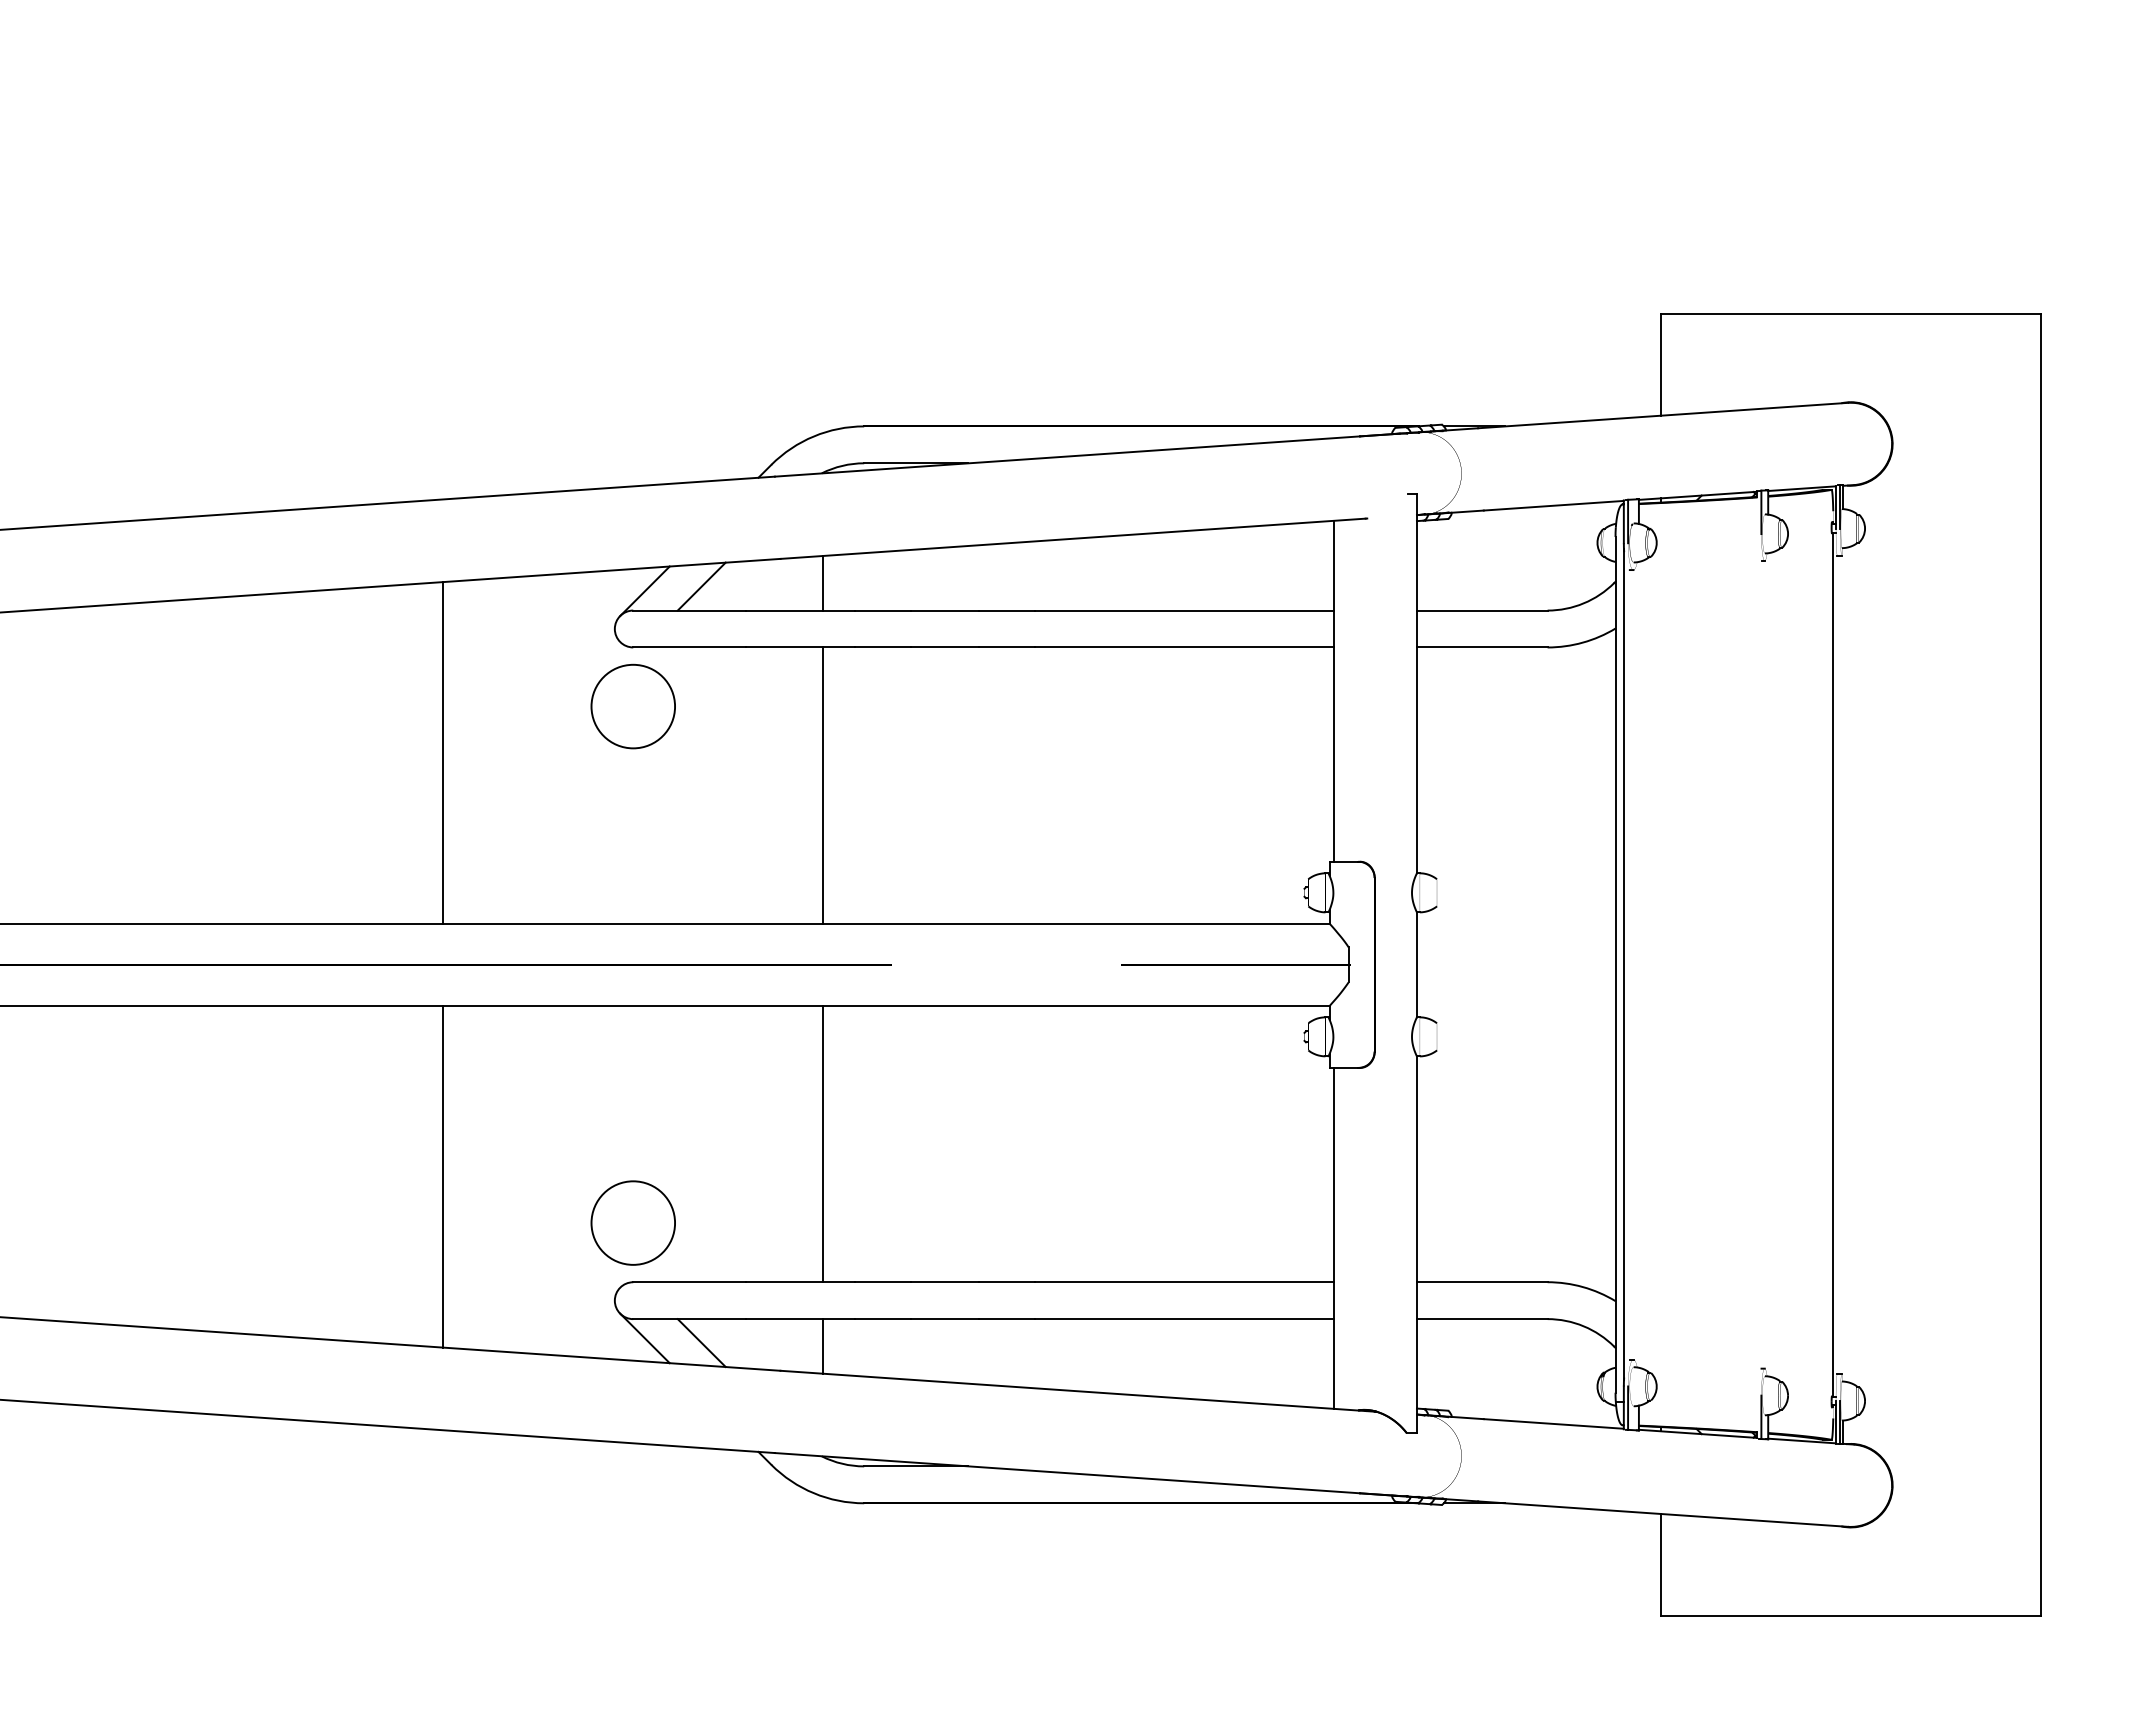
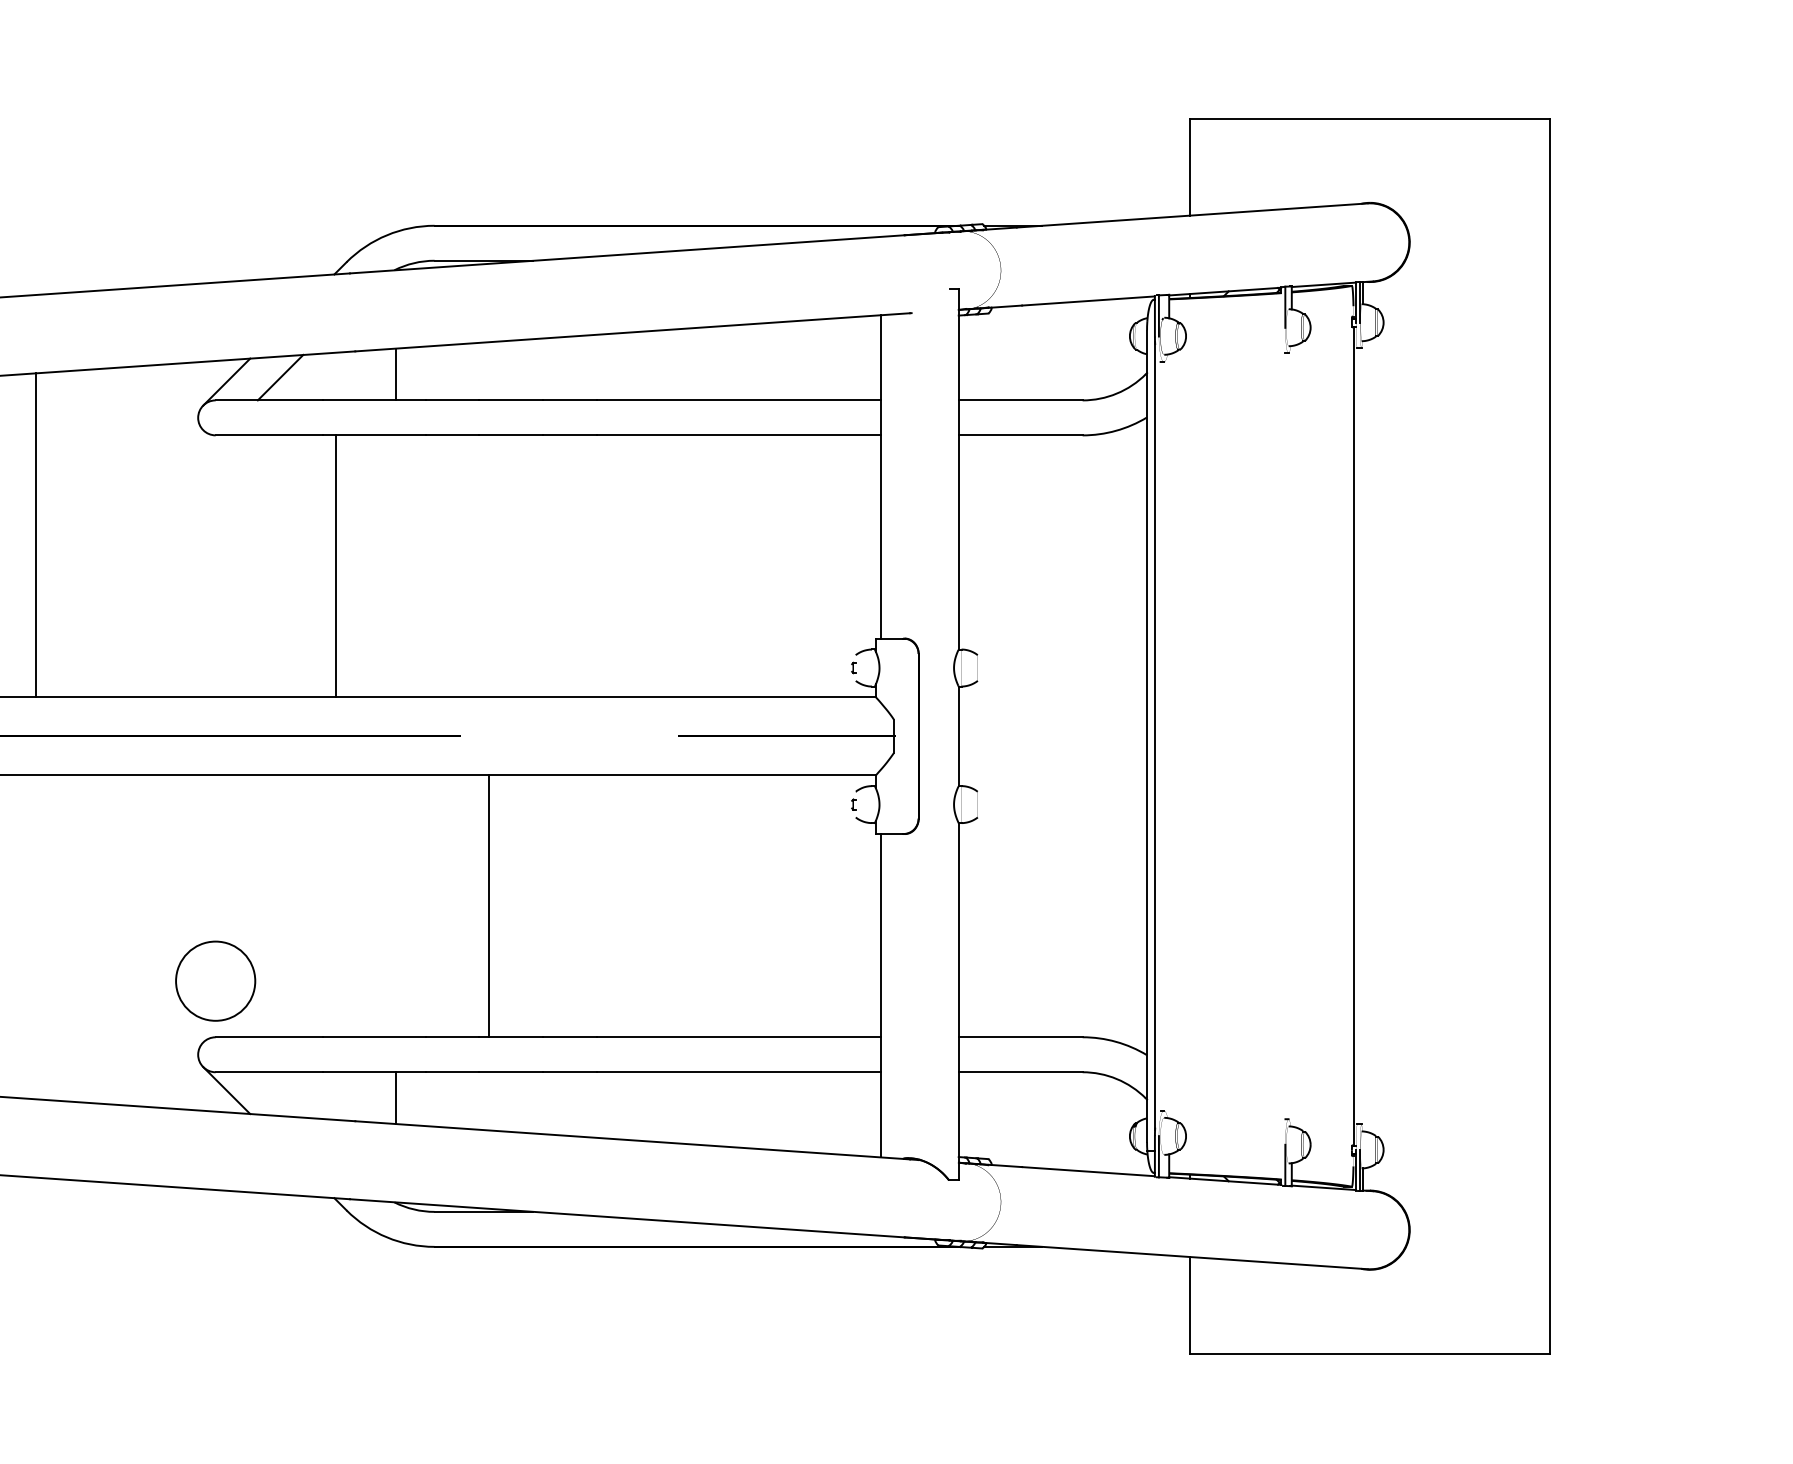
circle: (632, 706) -> (214, 491), removed
line: (823, 785) -> (336, 566), moved
line: (823, 1144) -> (488, 906), moved
line: (443, 1176) -> (35, 937), removed
line: (701, 1342) -> (280, 1094), removed

